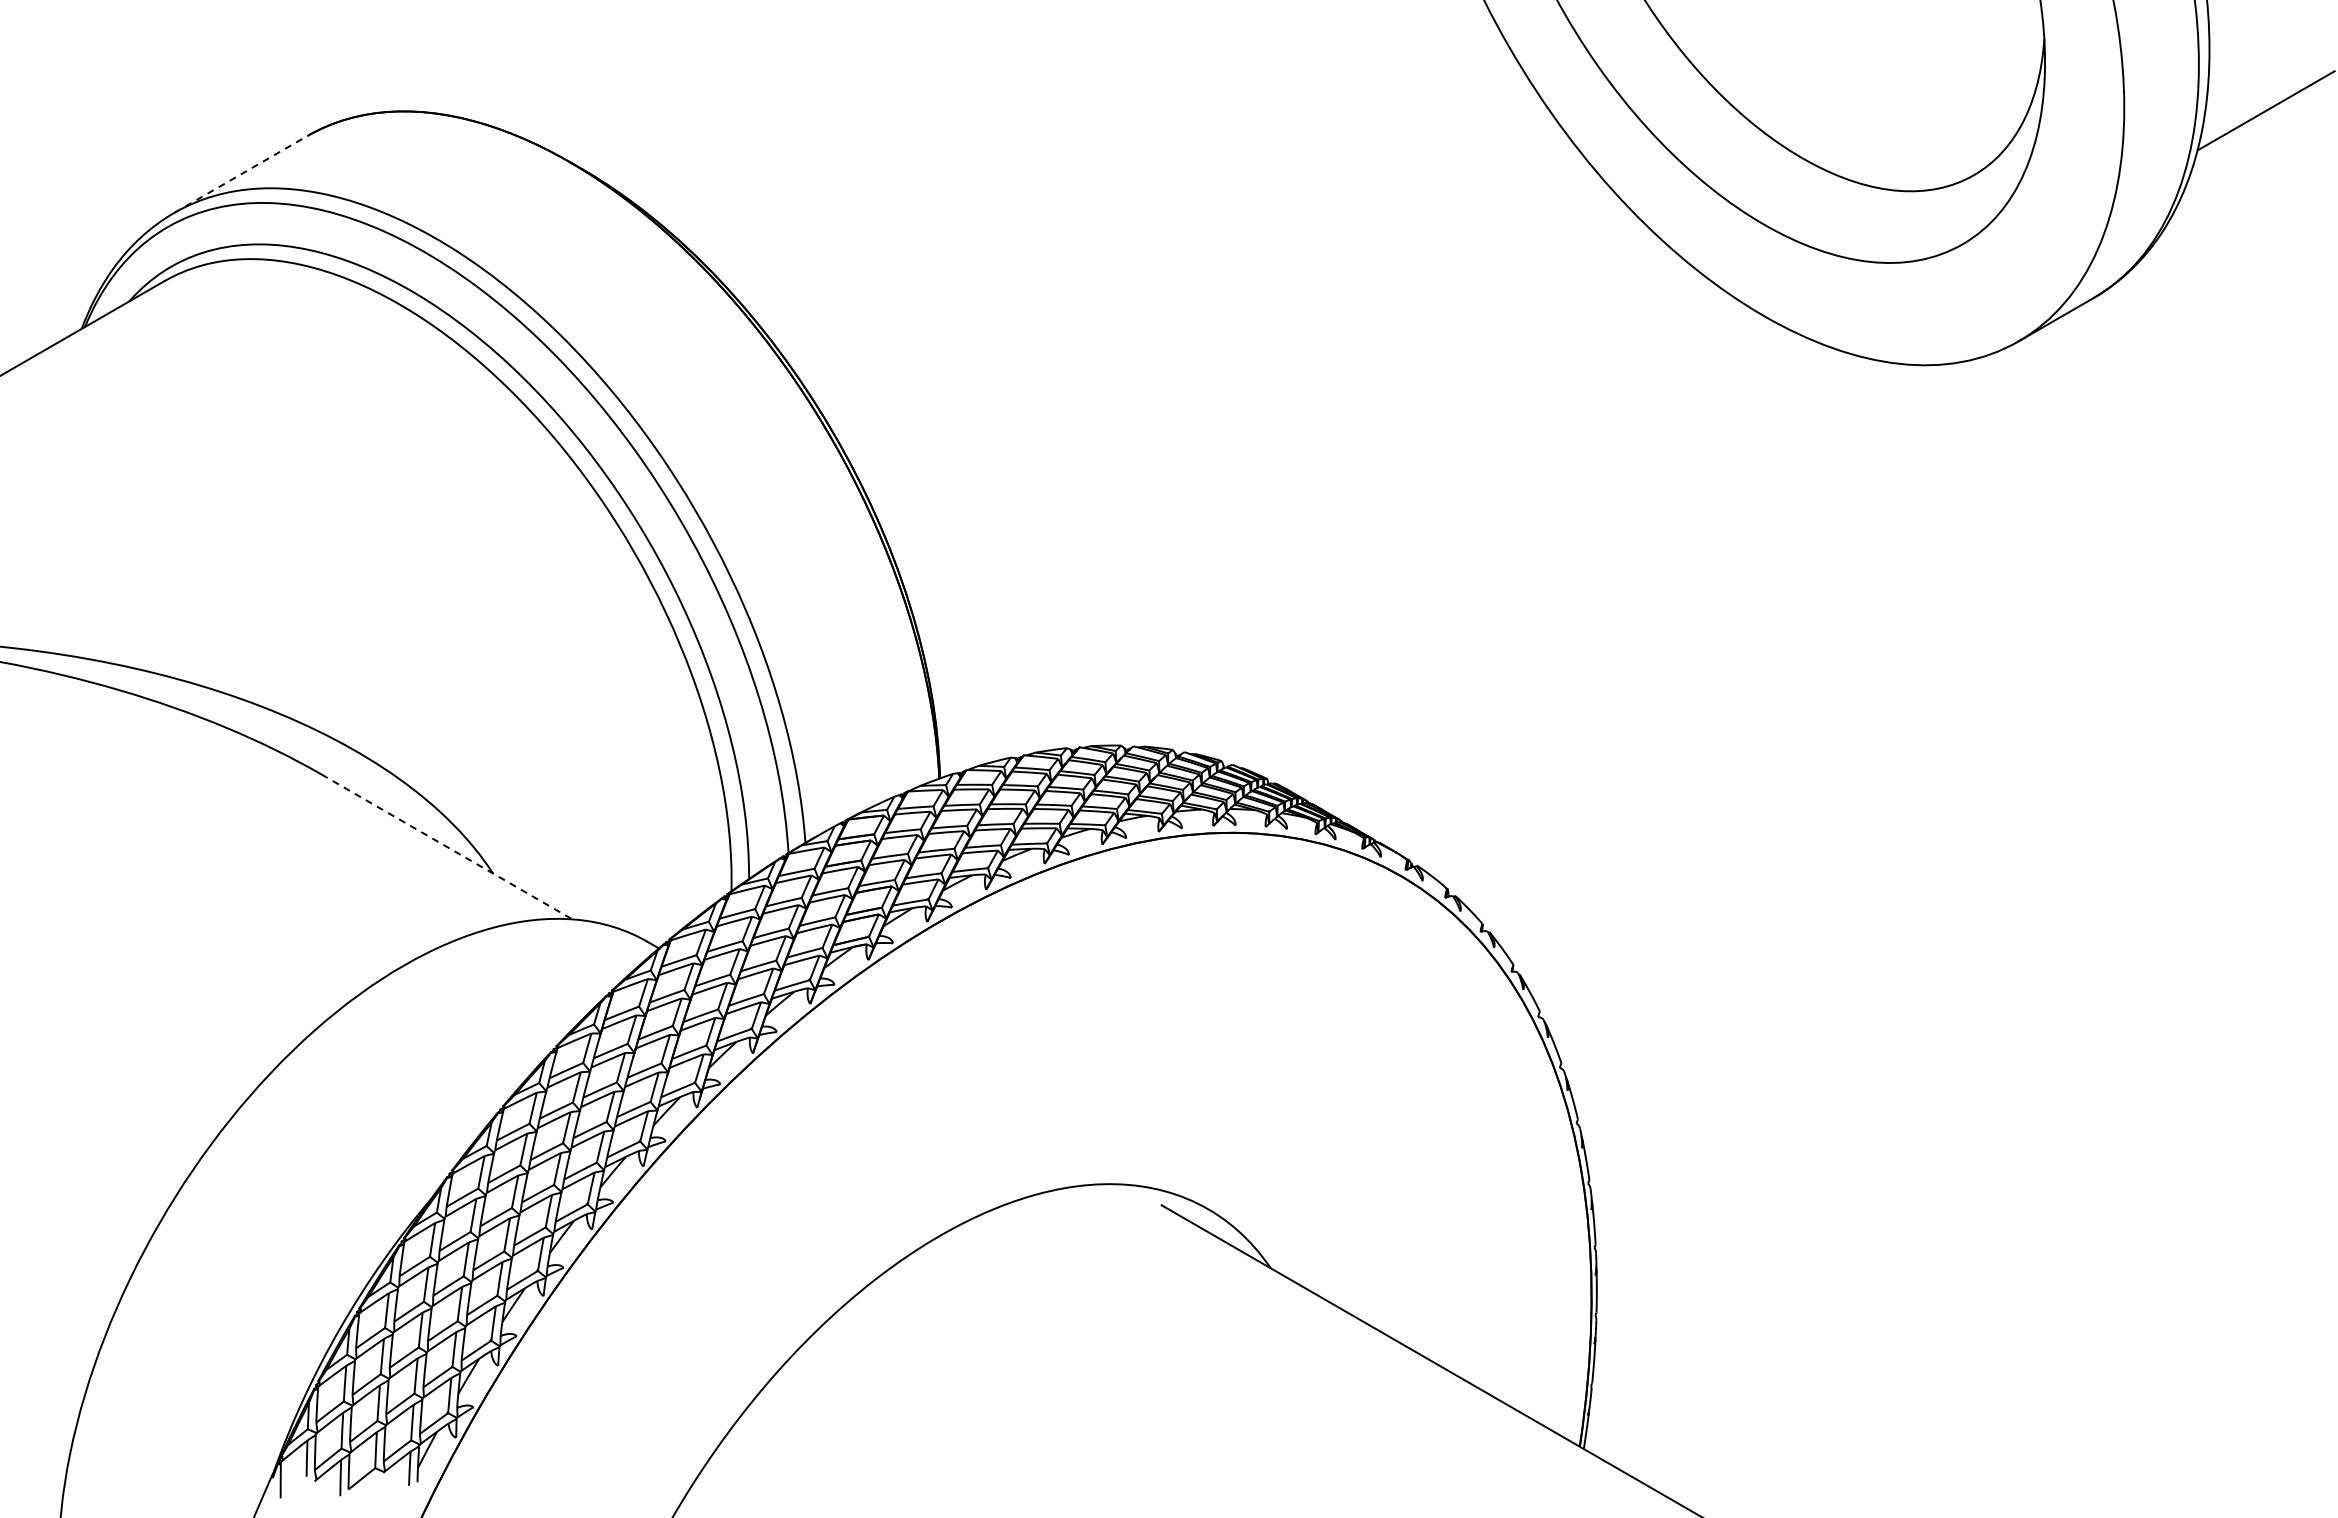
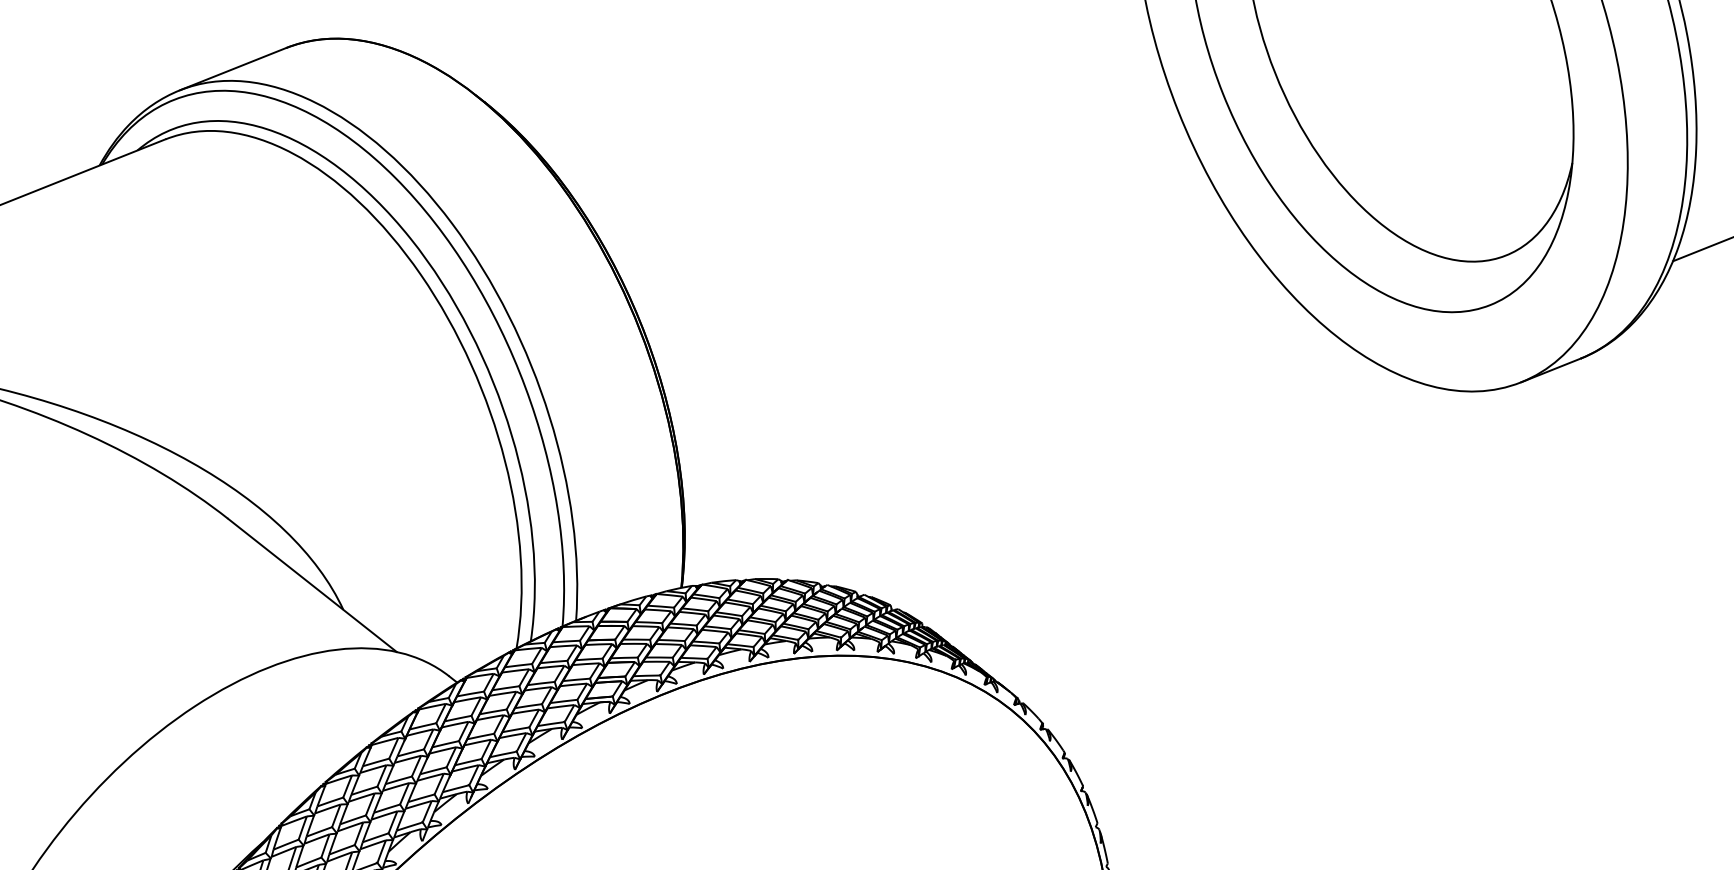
line: (240, 174) -> (232, 69), dashed -> solid
line: (447, 846) -> (312, 585), dashed -> solid

